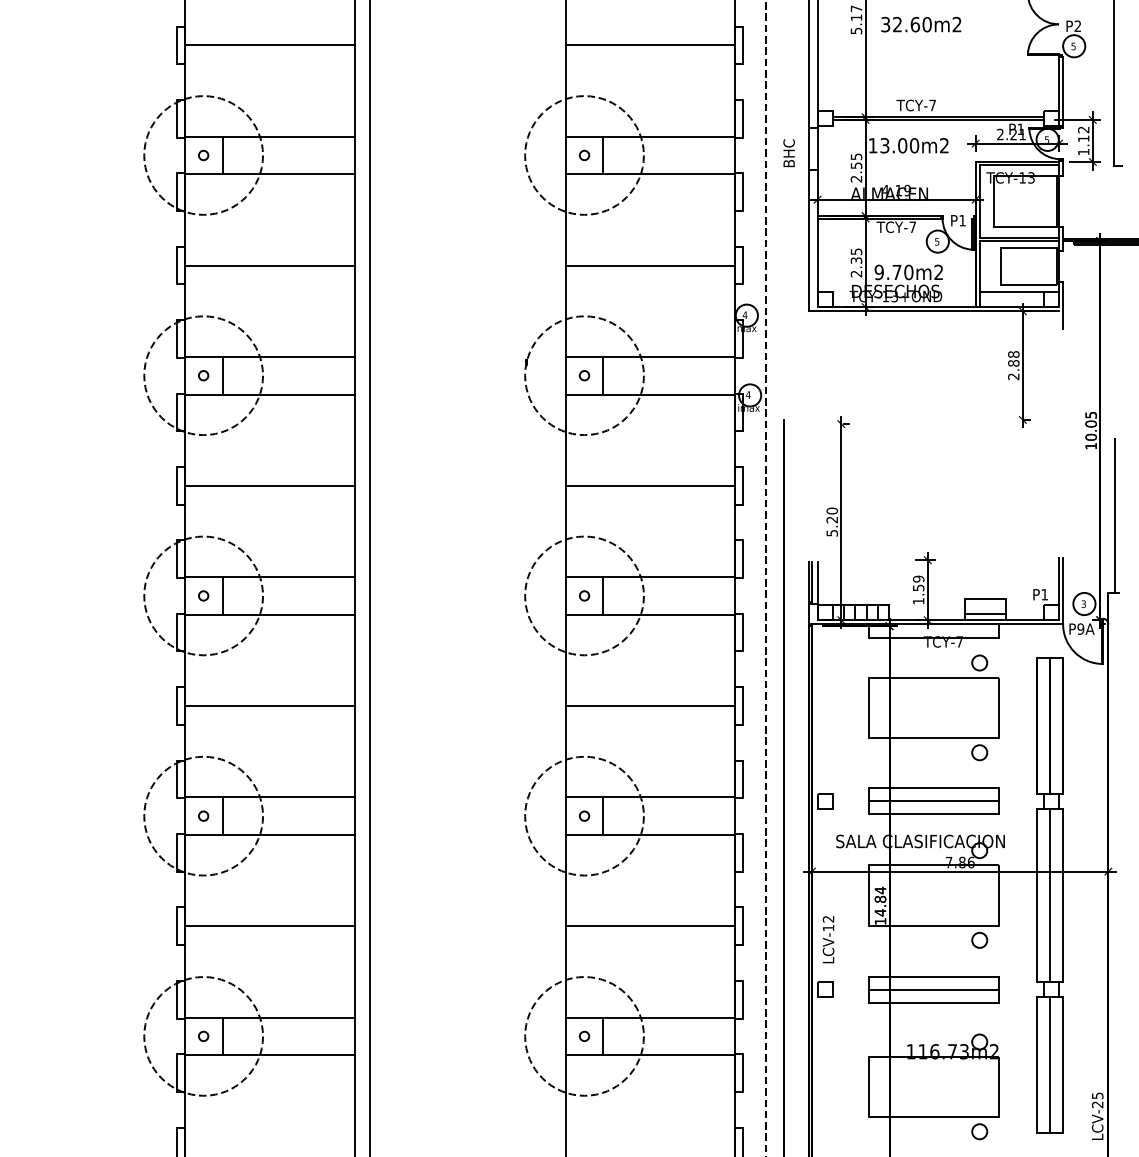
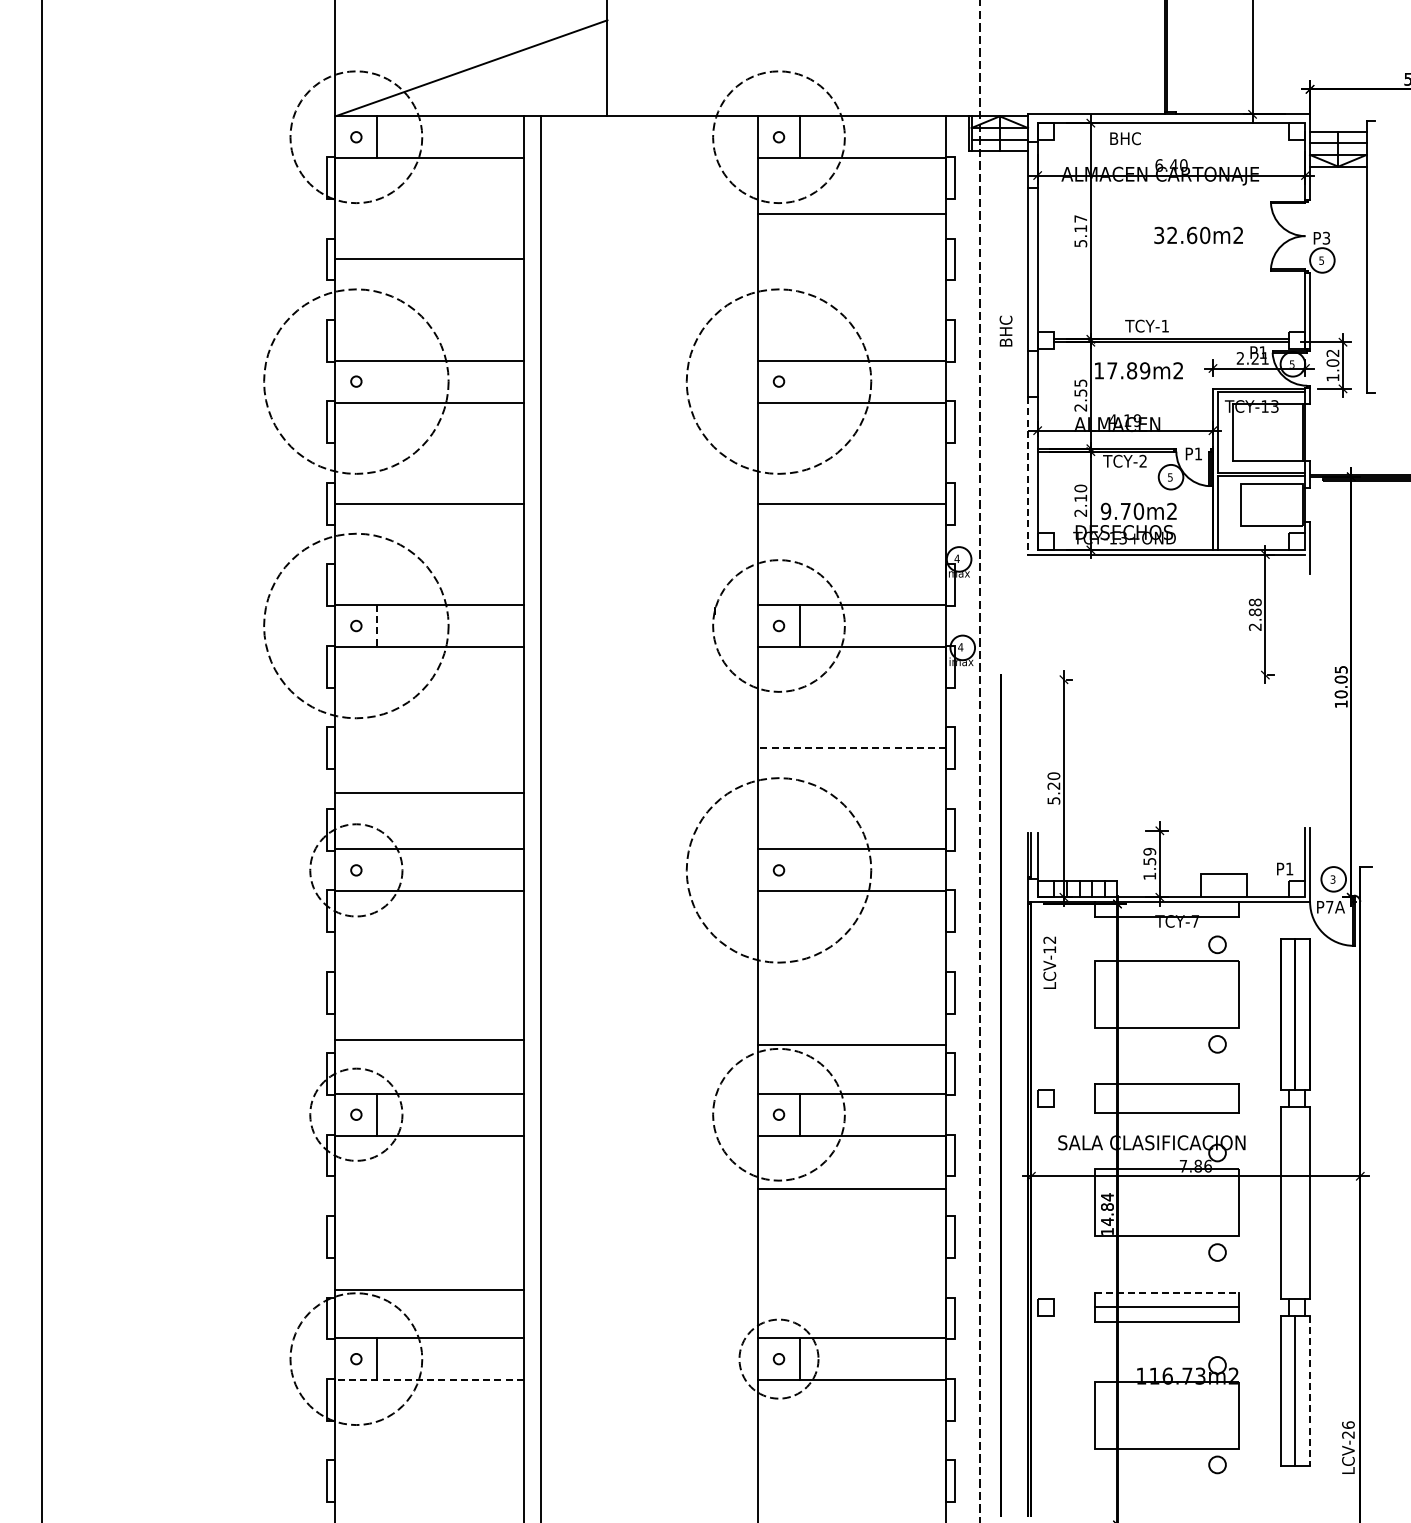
text: (921, 24) -> (1198, 235), moved
text: (1077, 26) -> (1326, 238), P2 -> P3
line: (650, 45) -> (852, 214), moved
text: (931, 105) -> (1164, 326), TCY-7 -> TCY-1
text: (1083, 138) -> (1332, 362), 1.12 -> 1.02
text: (899, 145) -> (1128, 370), 13.00m2 -> 17.89m2
text: (788, 152) -> (1005, 330), moved
circle: (203, 155) -> (356, 381), size x1.4
line: (222, 155) -> (377, 381), removed
circle: (584, 155) -> (778, 381), size x1.4
line: (602, 155) -> (799, 381), removed
text: (912, 226) -> (1142, 460), TCY-7 -> TCY-2
line: (809, 240) -> (1028, 475), solid -> dashed
text: (856, 256) -> (1080, 493), 2.35 -> 2.10
line: (1011, 292) -> (1252, 533), removed
circle: (203, 375) -> (356, 625), size x1.4
line: (222, 376) -> (377, 626), solid -> dashed
line: (269, 486) -> (429, 793), moved
line: (649, 486) -> (851, 748), solid -> dashed
line: (1114, 515) -> (1367, 781), removed
circle: (203, 596) -> (356, 870), size x0.7
line: (222, 596) -> (377, 870), removed
circle: (584, 596) -> (778, 870), size x1.4
line: (602, 596) -> (799, 870), removed
line: (985, 614) -> (1223, 890), removed
text: (1080, 628) -> (1329, 906), P9A -> P7A
line: (269, 705) -> (429, 1039), moved
line: (650, 705) -> (852, 1044), moved
line: (933, 801) -> (1166, 1098), removed
circle: (203, 815) -> (356, 1114), size x0.7
line: (1049, 895) -> (1295, 1202), removed
line: (269, 925) -> (429, 1289), moved
line: (650, 925) -> (852, 1188), moved
text: (828, 939) -> (1049, 962), moved
line: (934, 976) -> (1167, 1292), solid -> dashed
circle: (584, 1036) -> (778, 1359), size x0.6
line: (269, 1055) -> (429, 1380), solid -> dashed
line: (1063, 1065) -> (1310, 1391), solid -> dashed
text: (1097, 1095) -> (1348, 1424), LCV-25 -> LCV-26

